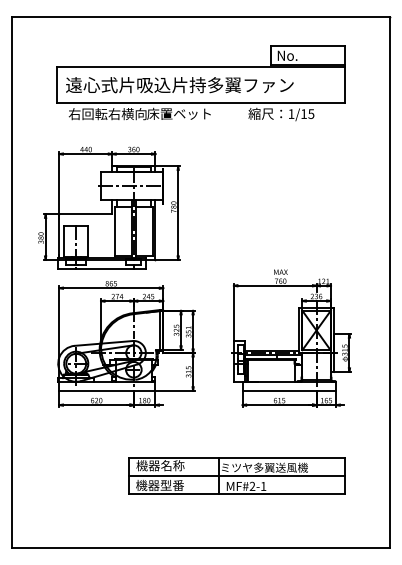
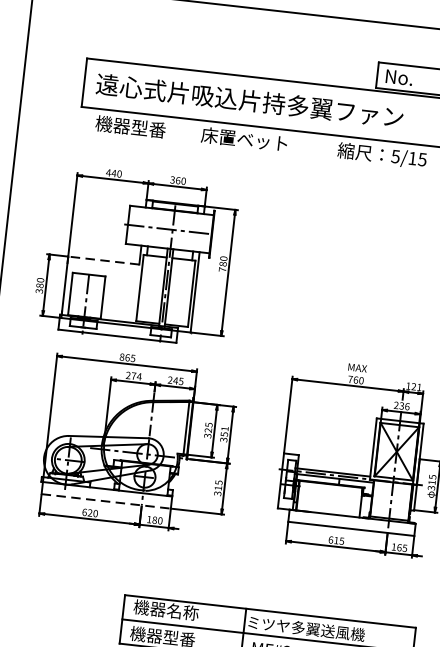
text: (107, 114) -> (148, 129), 右回転右横向 -> 機器型番
text: (291, 114) -> (395, 157), 1/15 -> 5/15
line: (85, 214) -> (103, 260), solid -> dashed
line: (107, 390) -> (106, 501), solid -> dashed

